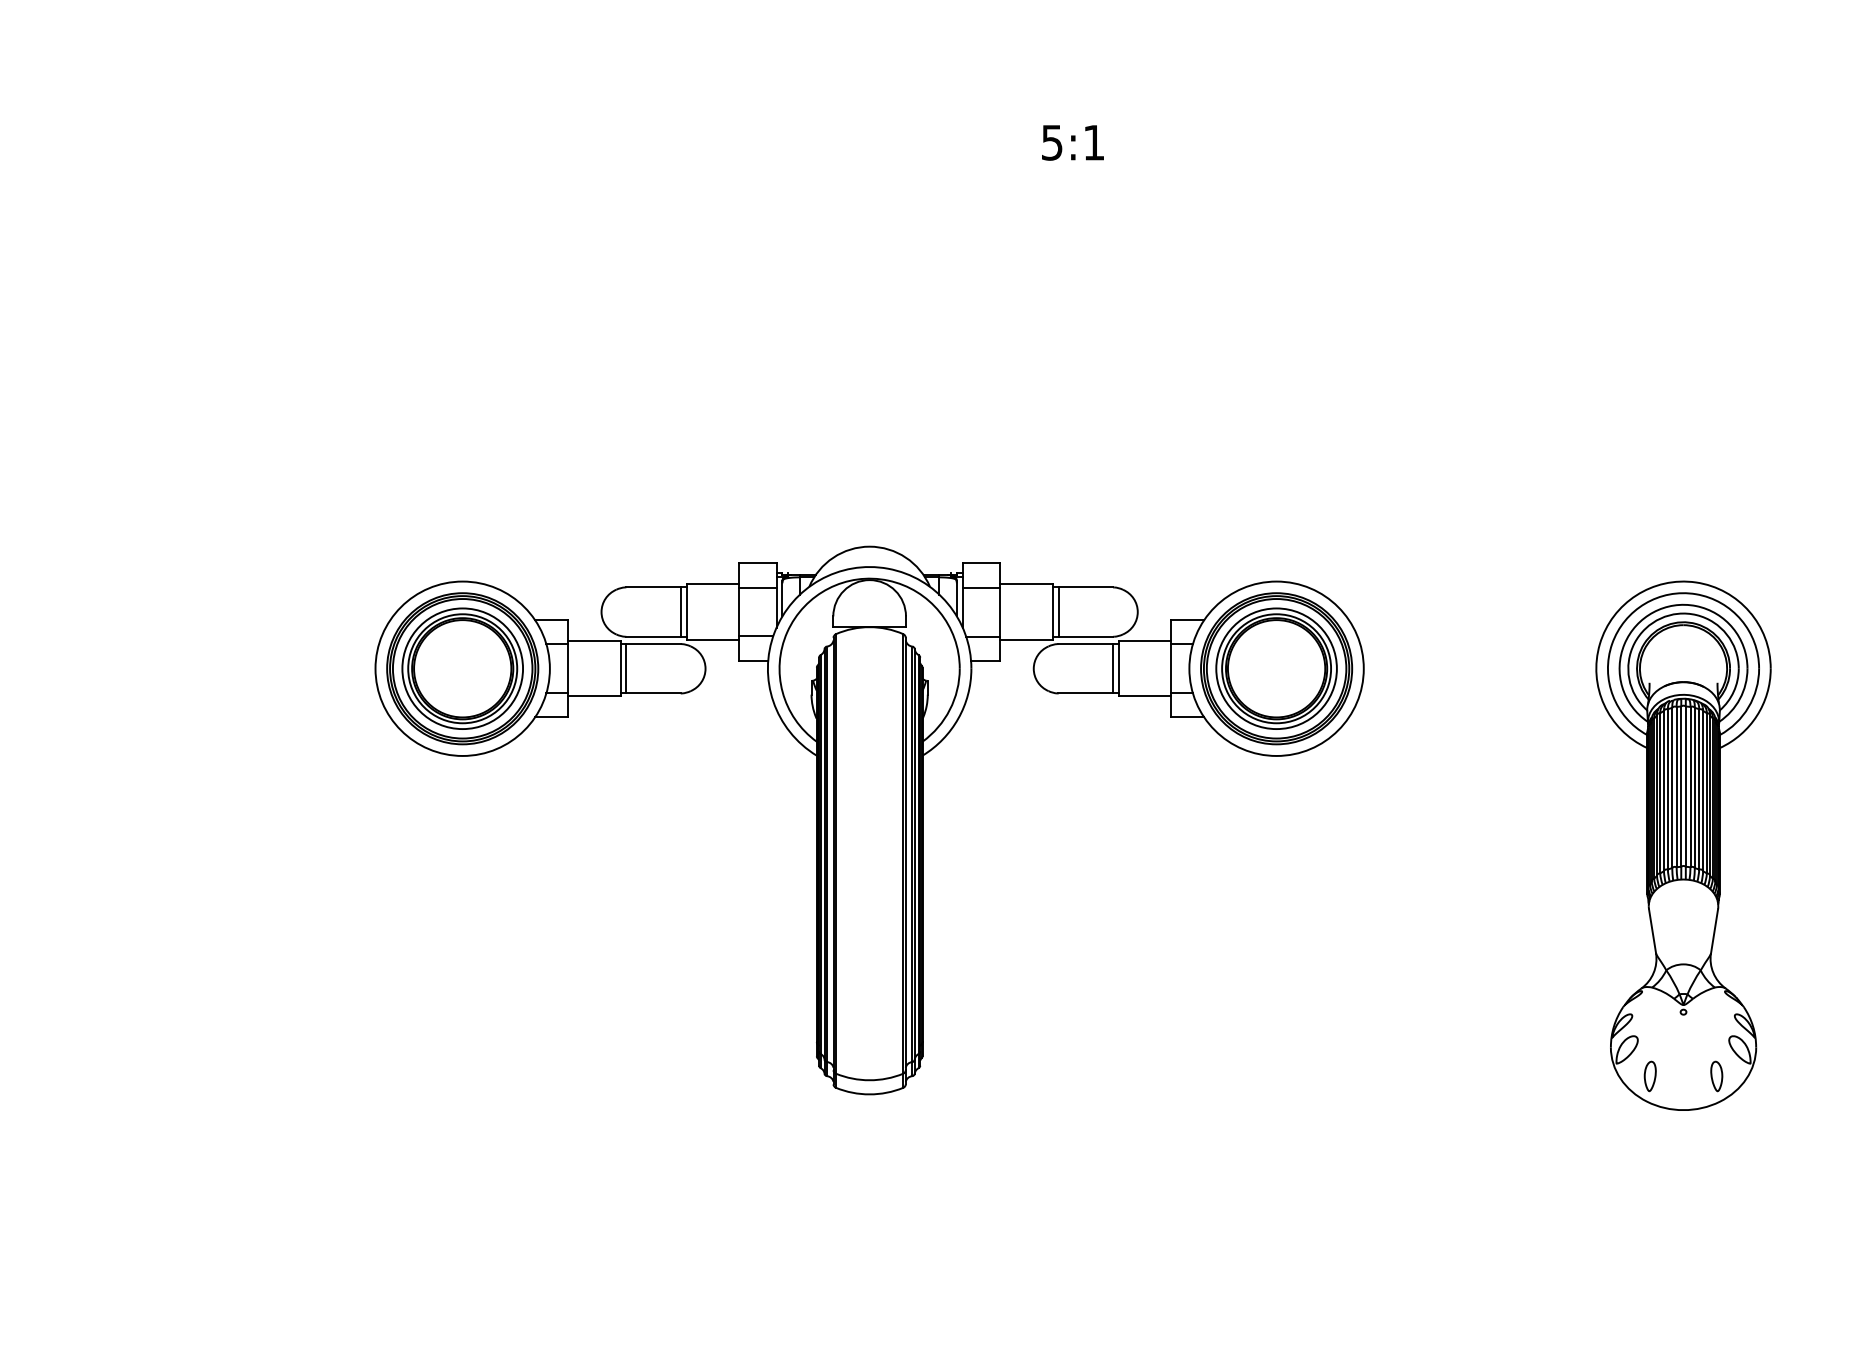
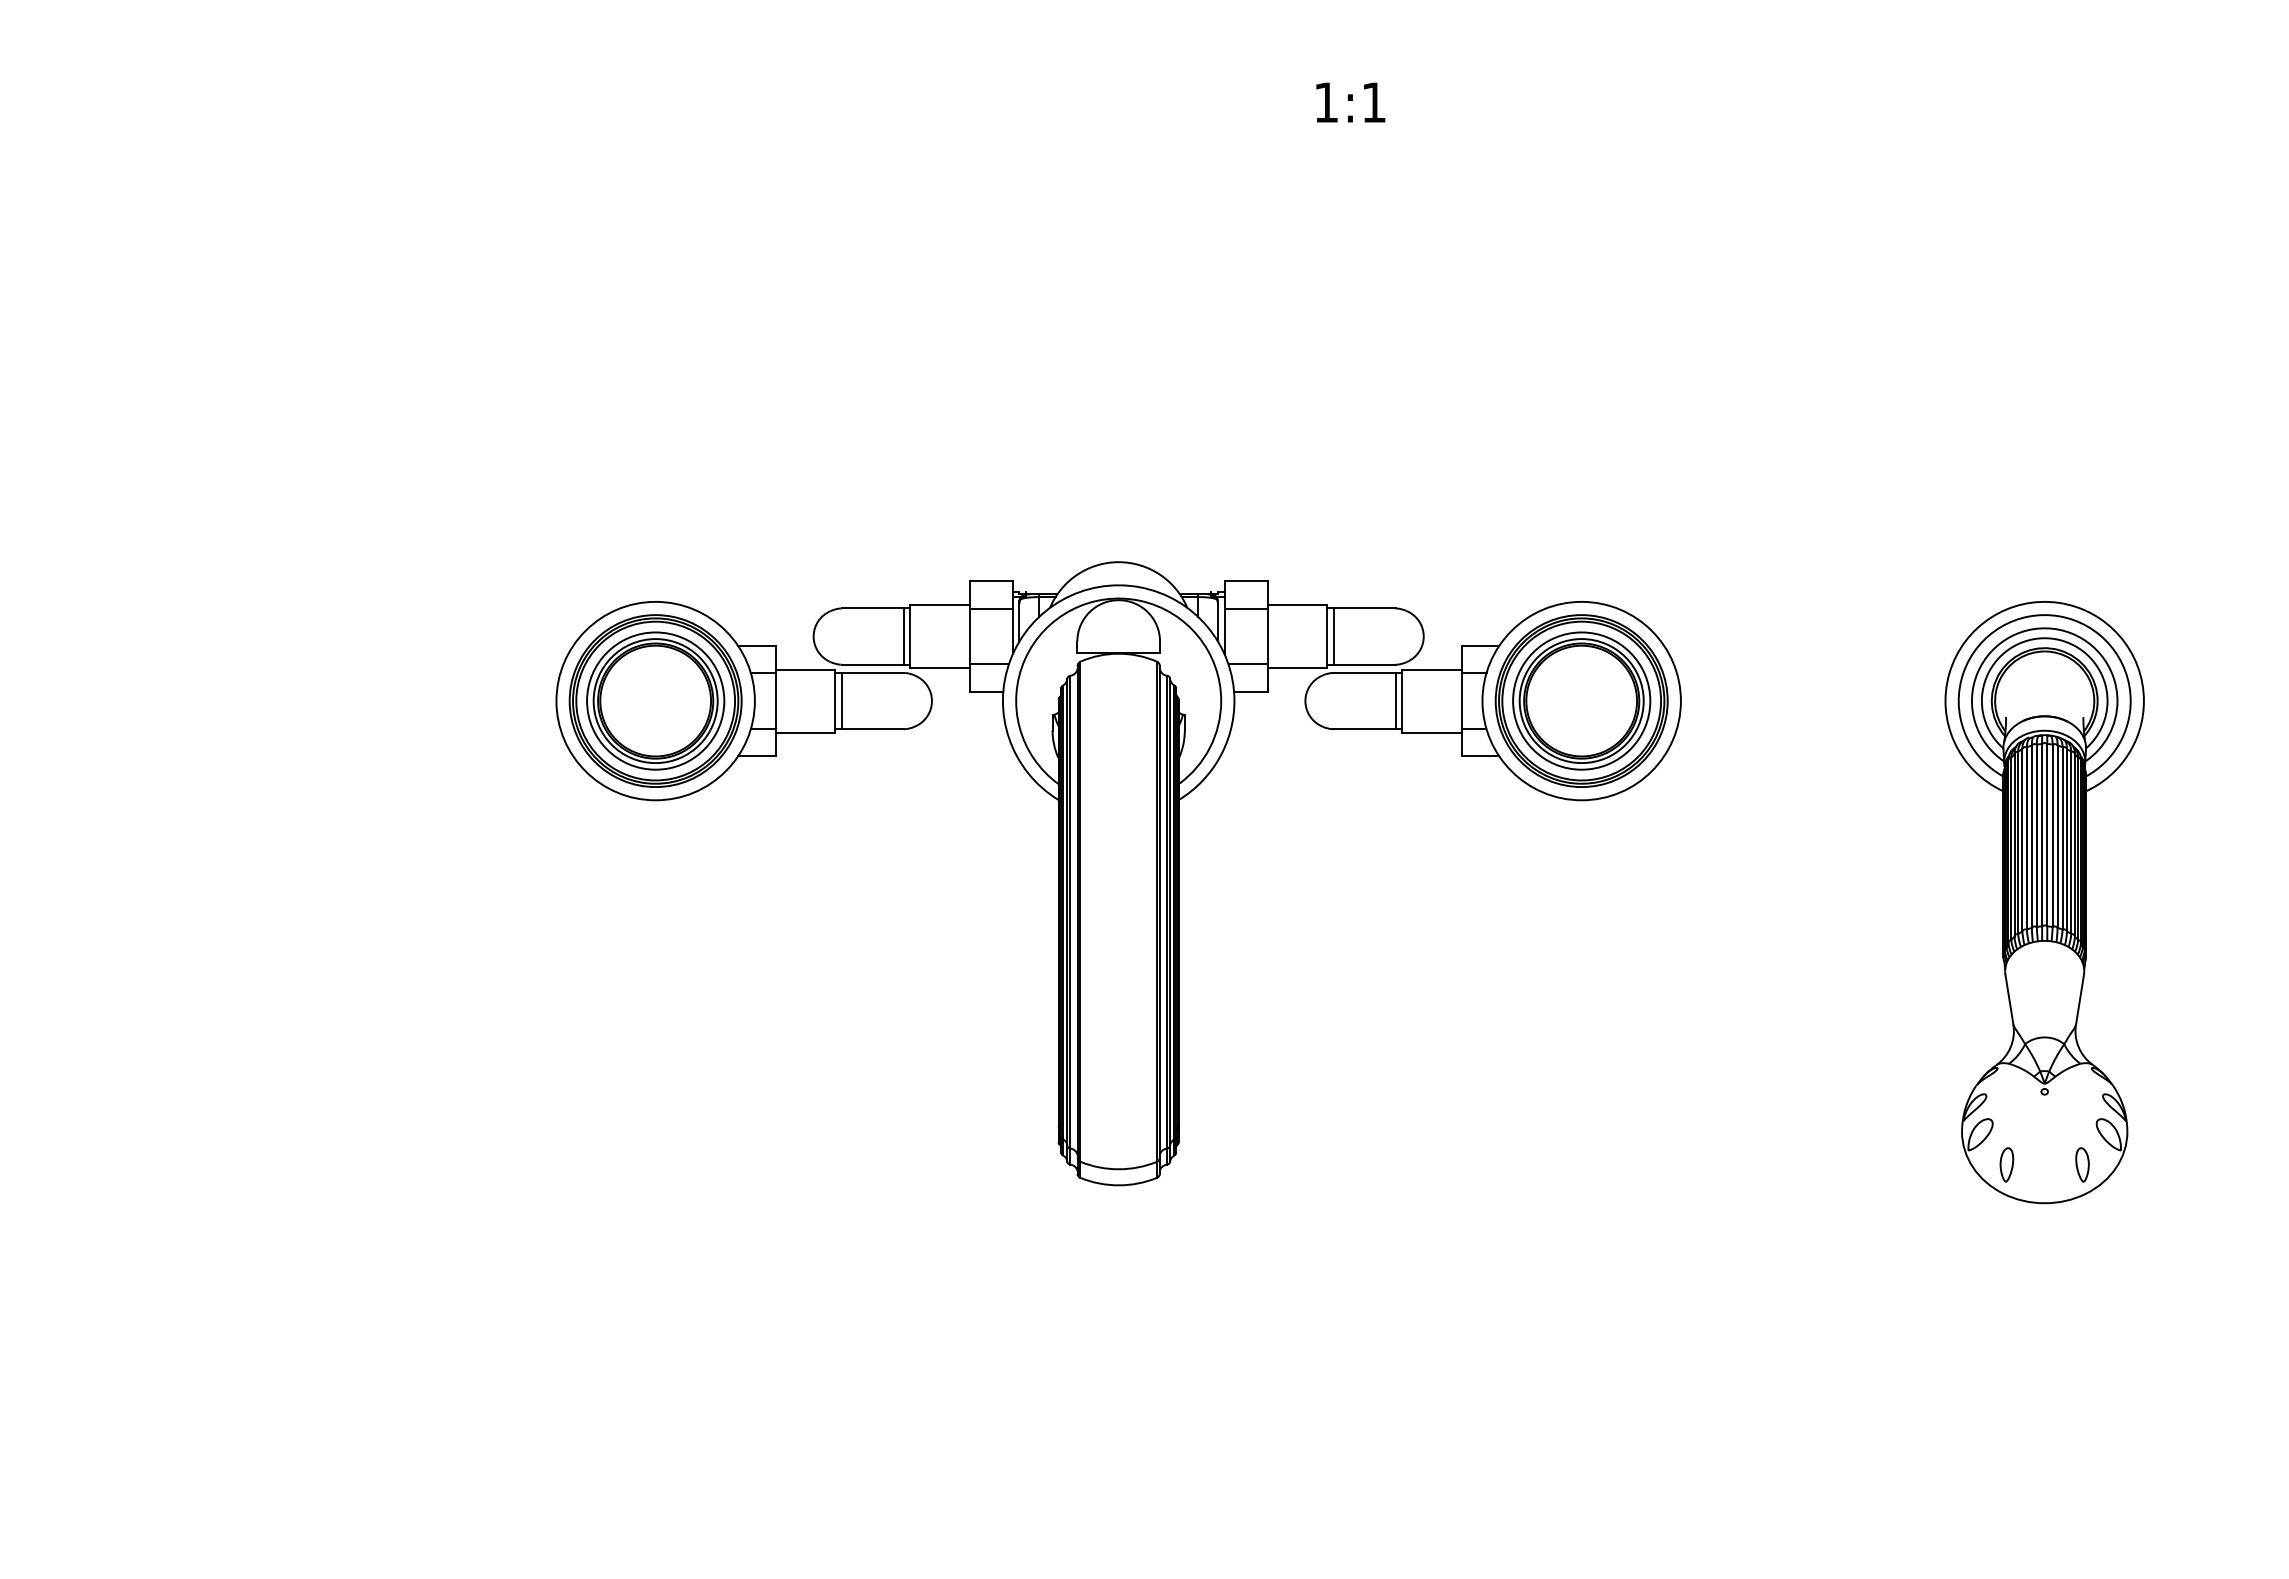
text: (1051, 142) -> (1325, 102), 5:1 -> 1:1

